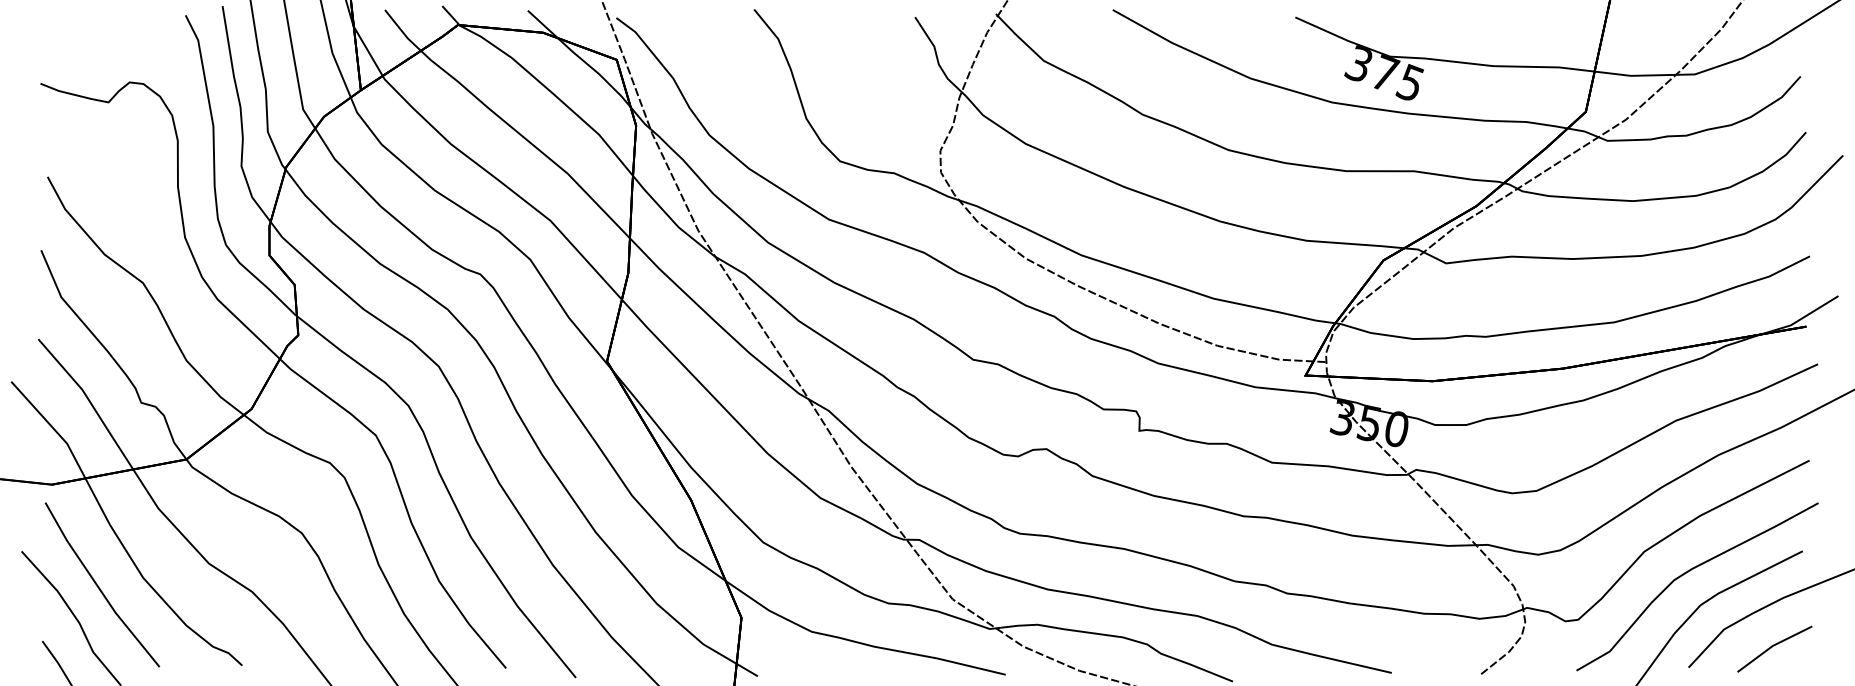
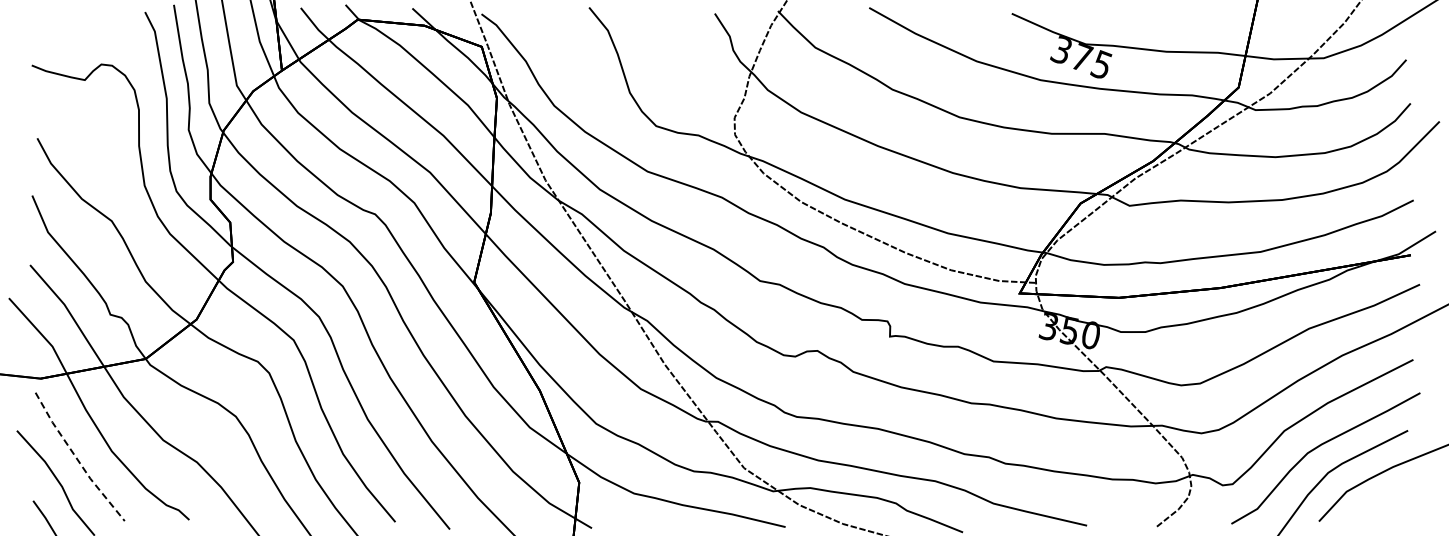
line: (99, 588) -> (77, 459), solid -> dashed
line: (1773, 647) -> (1385, 505), removed

